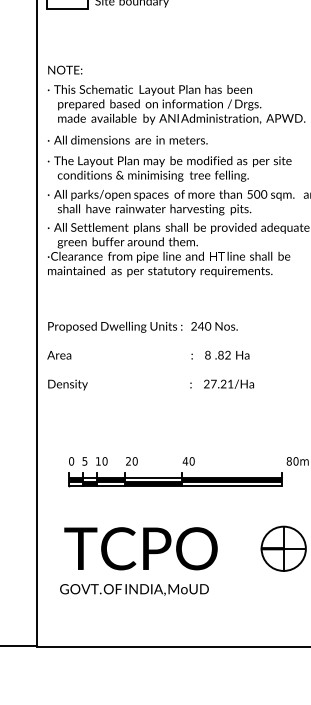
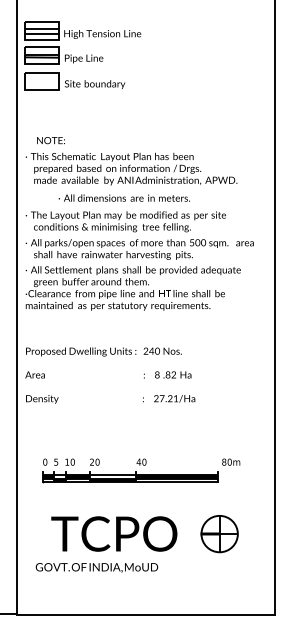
text: (64, 70) -> (50, 140), moved
text: (126, 139) -> (123, 197), moved
text: (141, 548) -> (114, 533), moved

